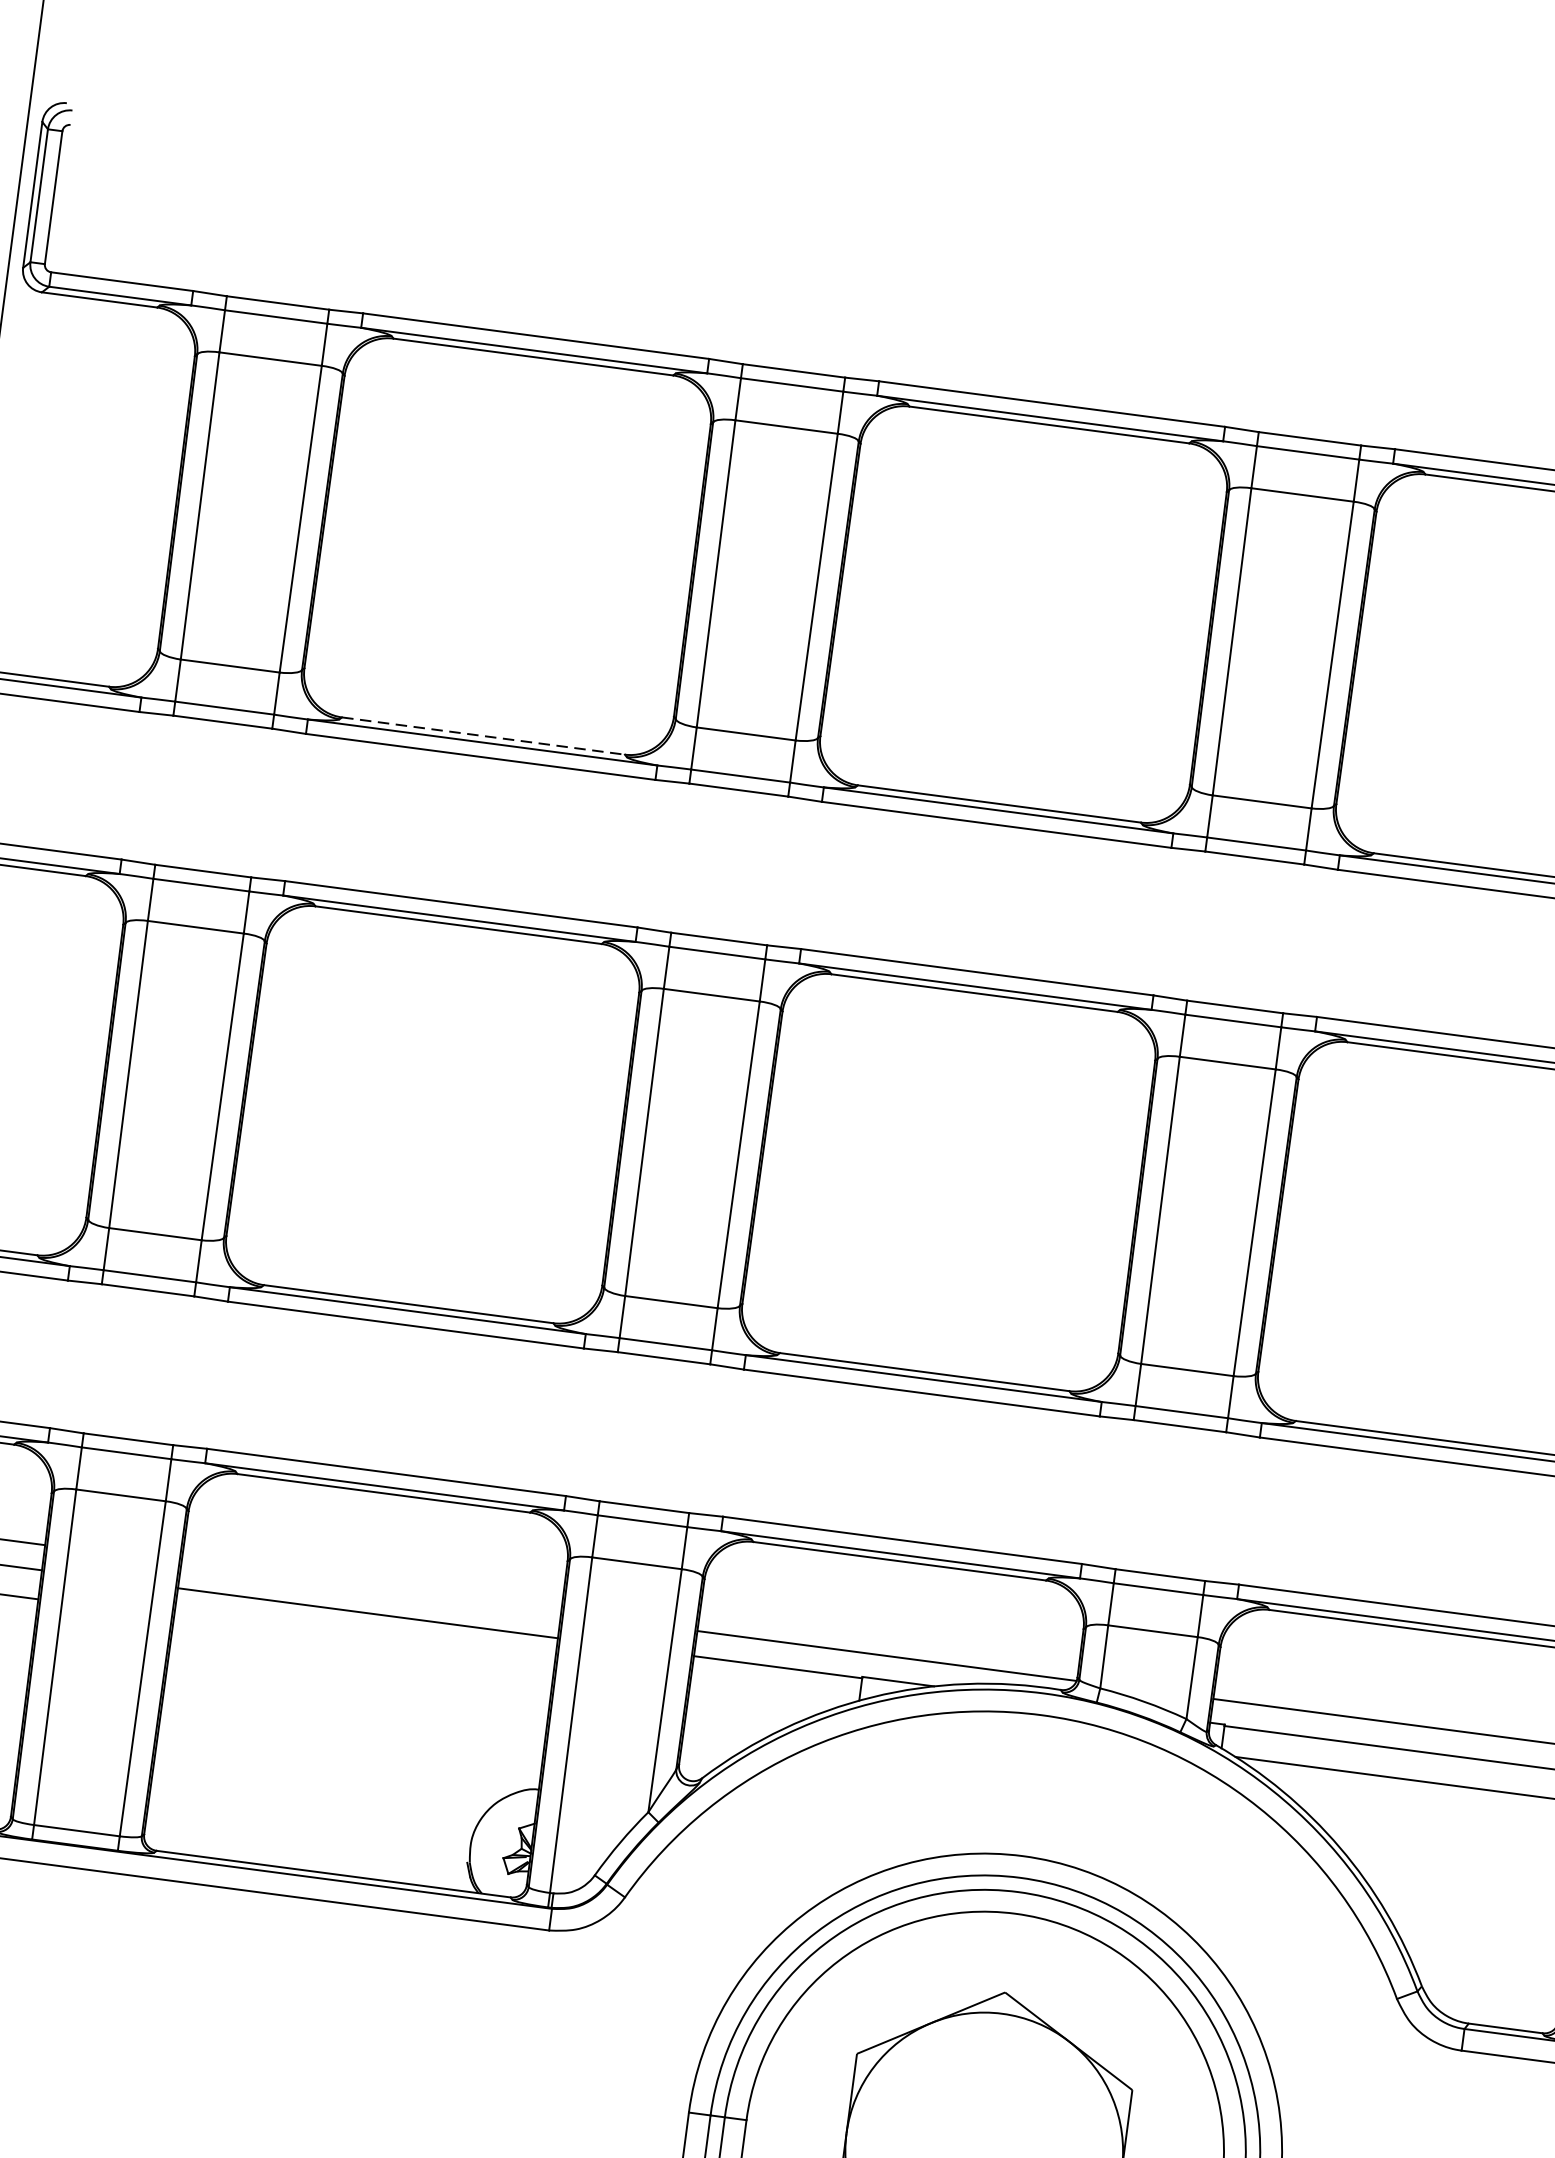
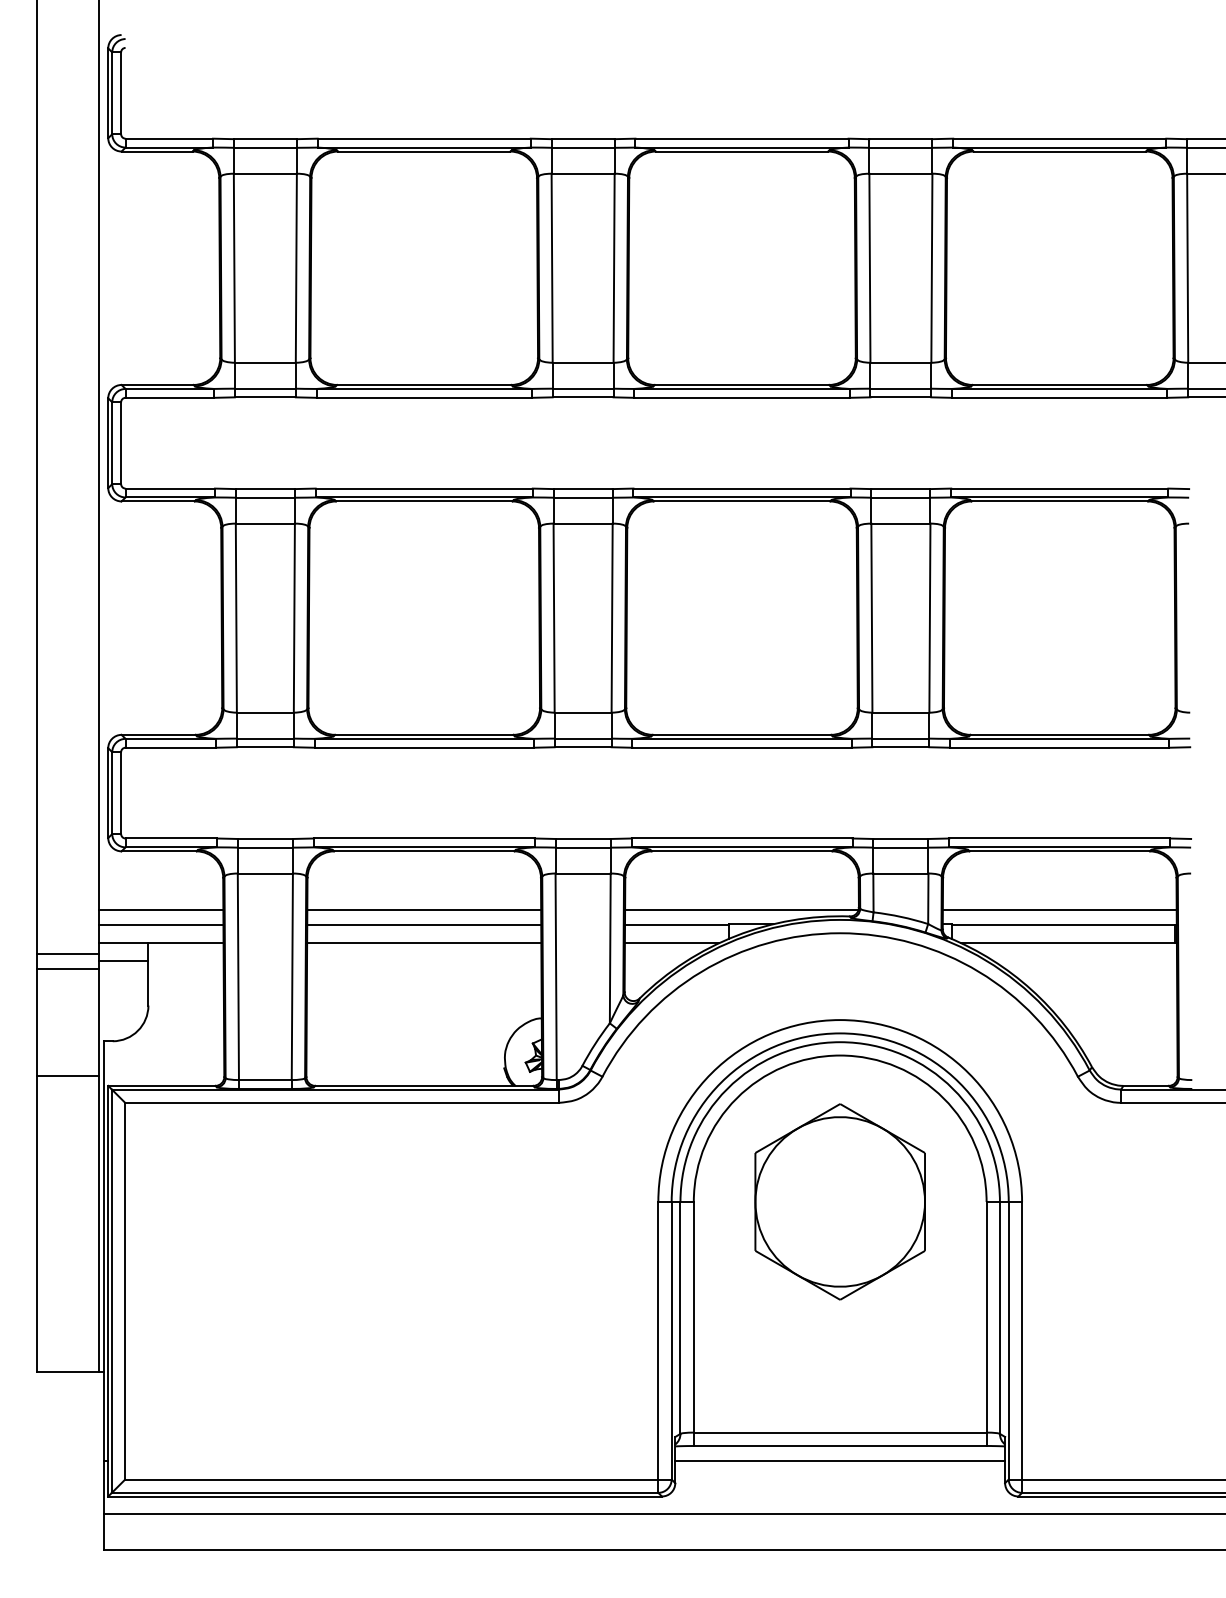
line: (483, 735) -> (424, 384), dashed -> solid
line: (371, 1587) -> (424, 909), added
line: (364, 1642) -> (424, 943), added
line: (765, 1695) -> (671, 943), added

